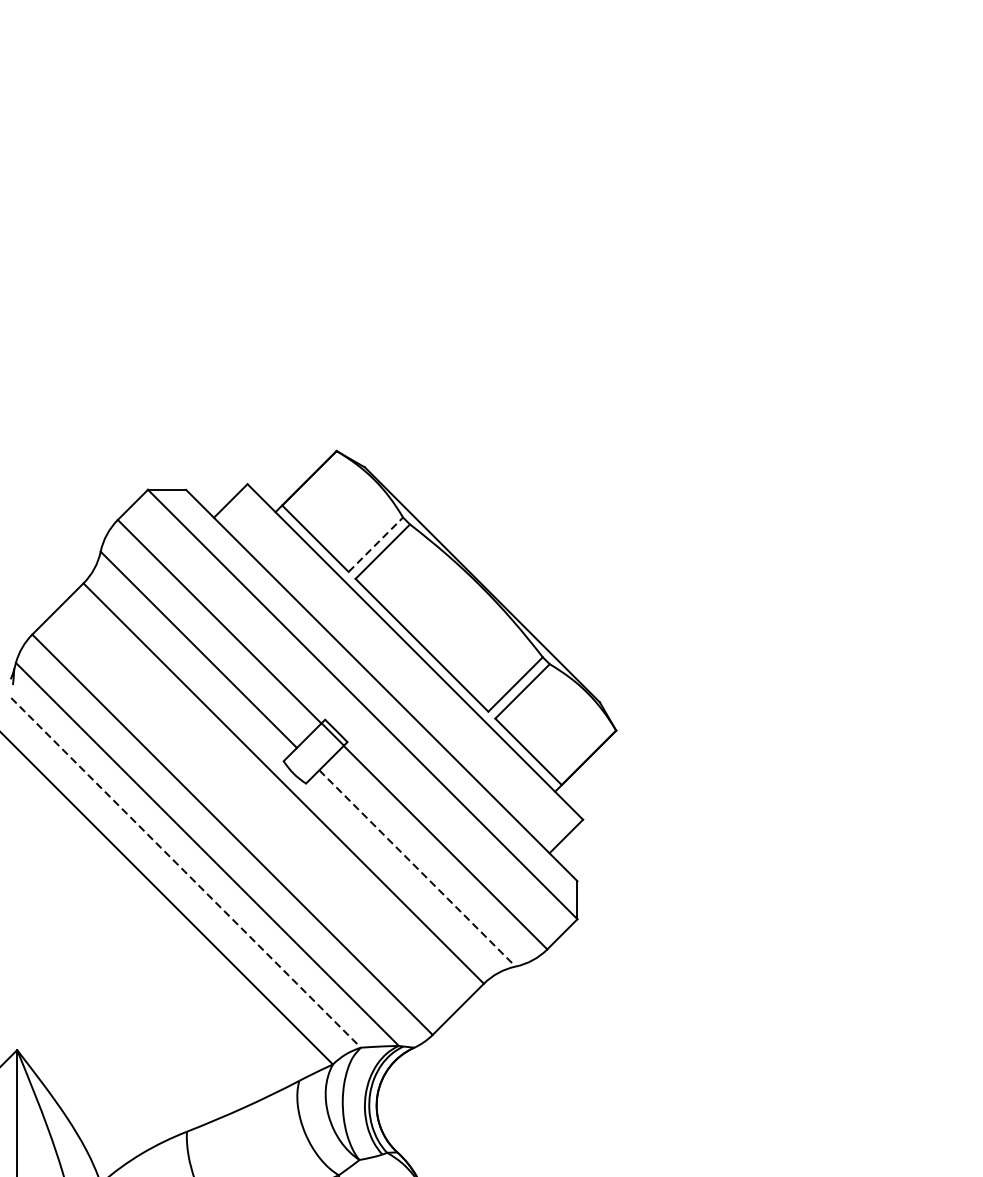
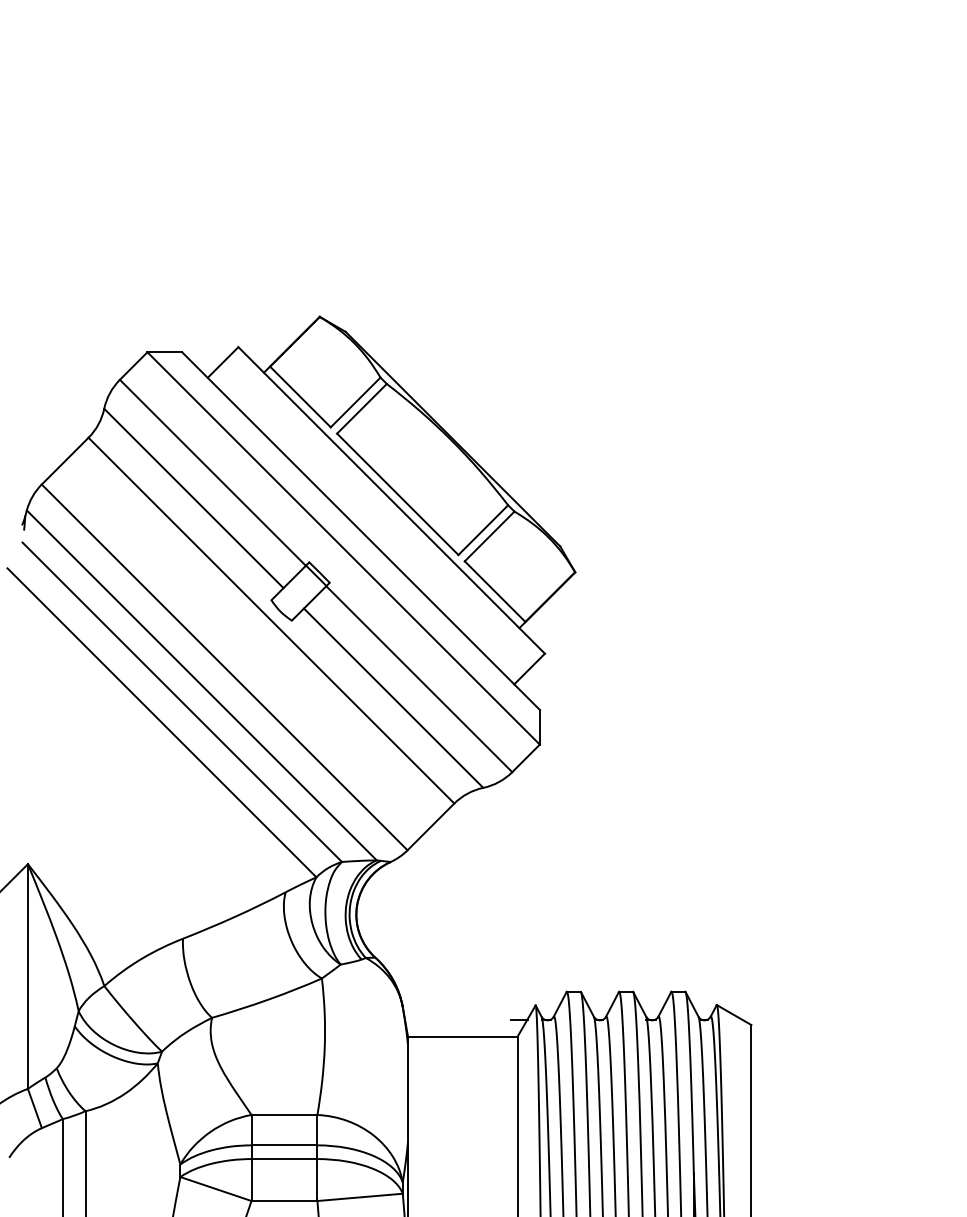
line: (376, 544) -> (356, 402), dashed -> solid
line: (417, 868) -> (393, 698), dashed -> solid
line: (186, 873) -> (182, 702), dashed -> solid

